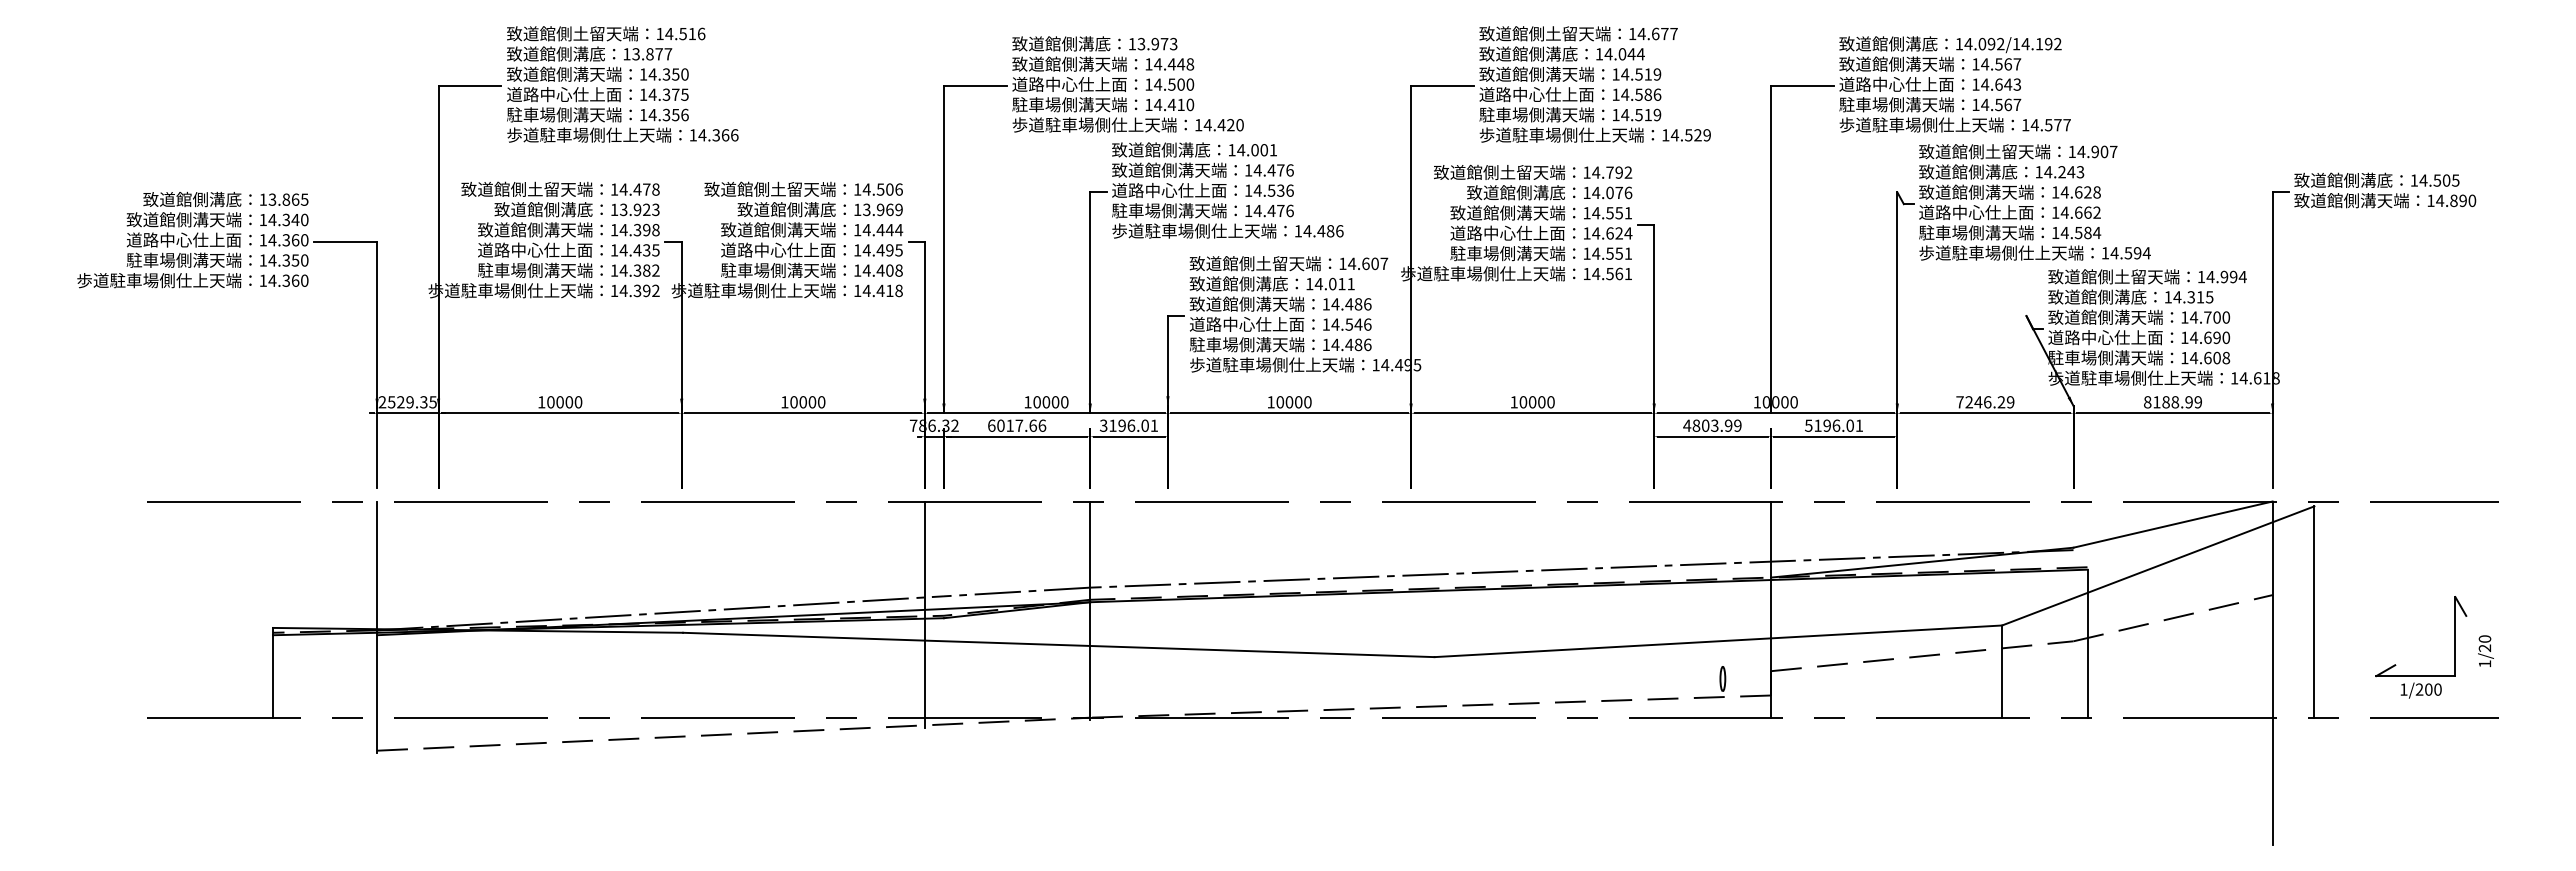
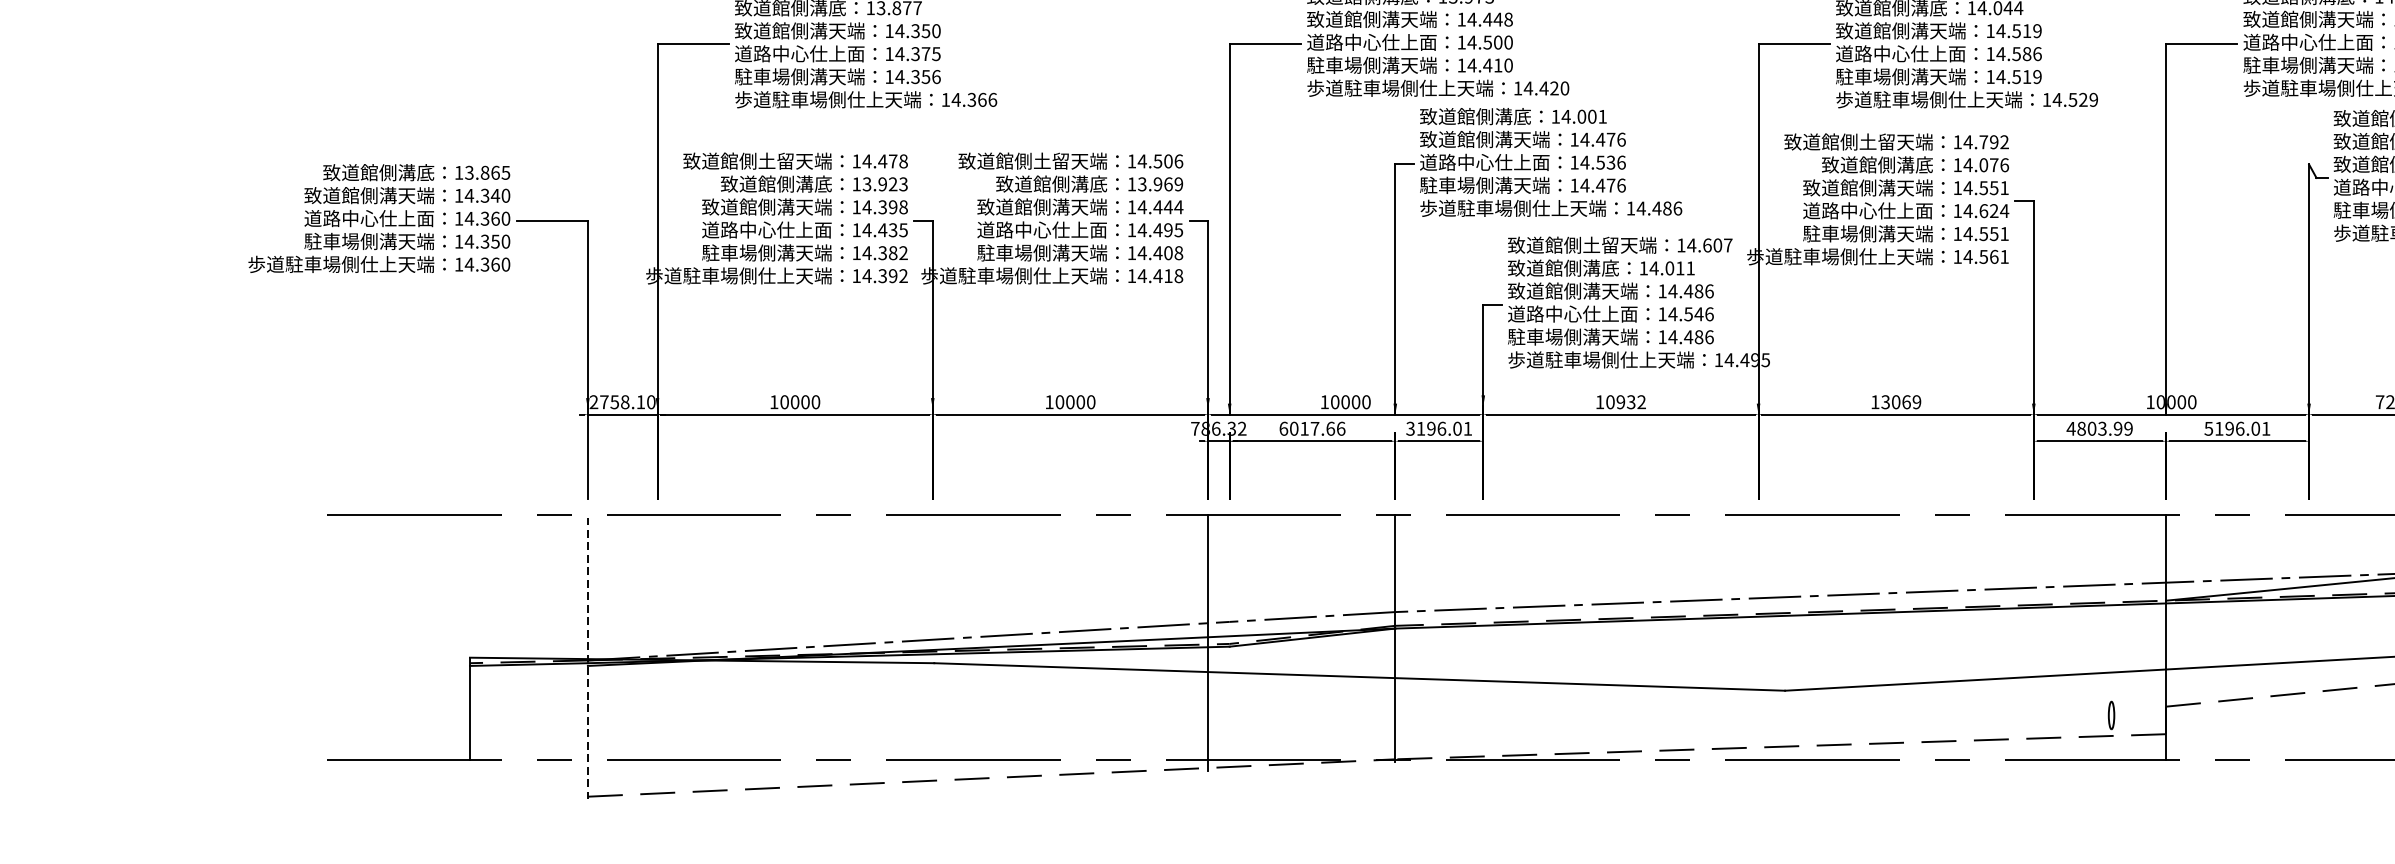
text: (411, 402) -> (626, 402), 2529.35 -> 2758.10
text: (1298, 402) -> (1631, 402), 10000 -> 10932
text: (1536, 402) -> (1900, 402), 10000 -> 13069
line: (377, 627) -> (588, 657), solid -> dashed

